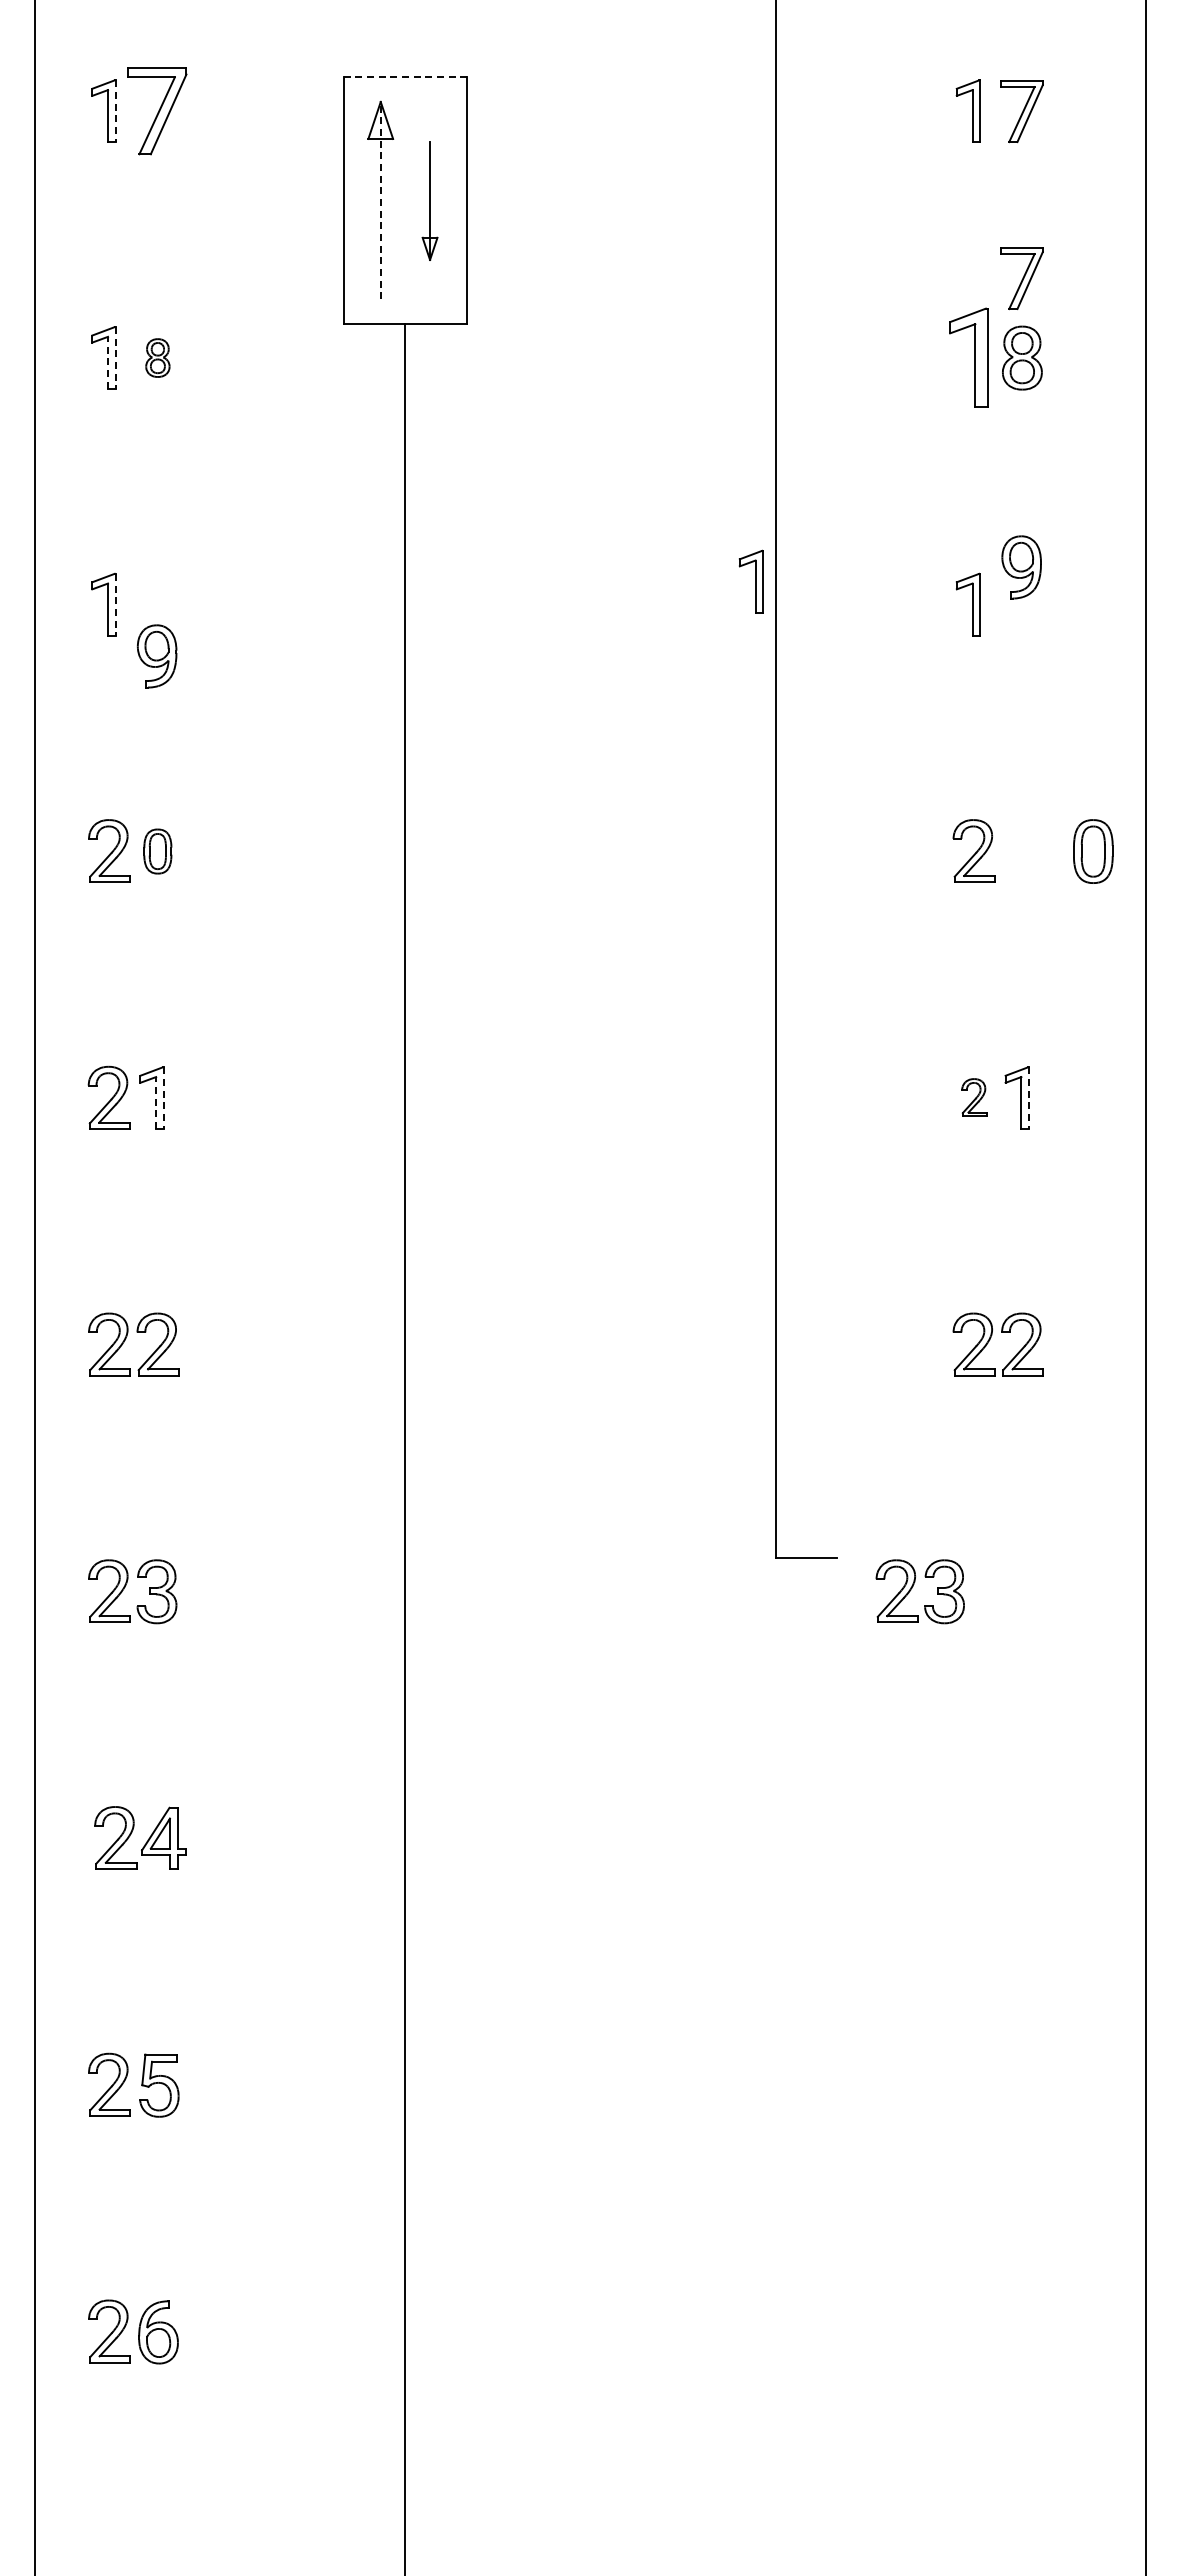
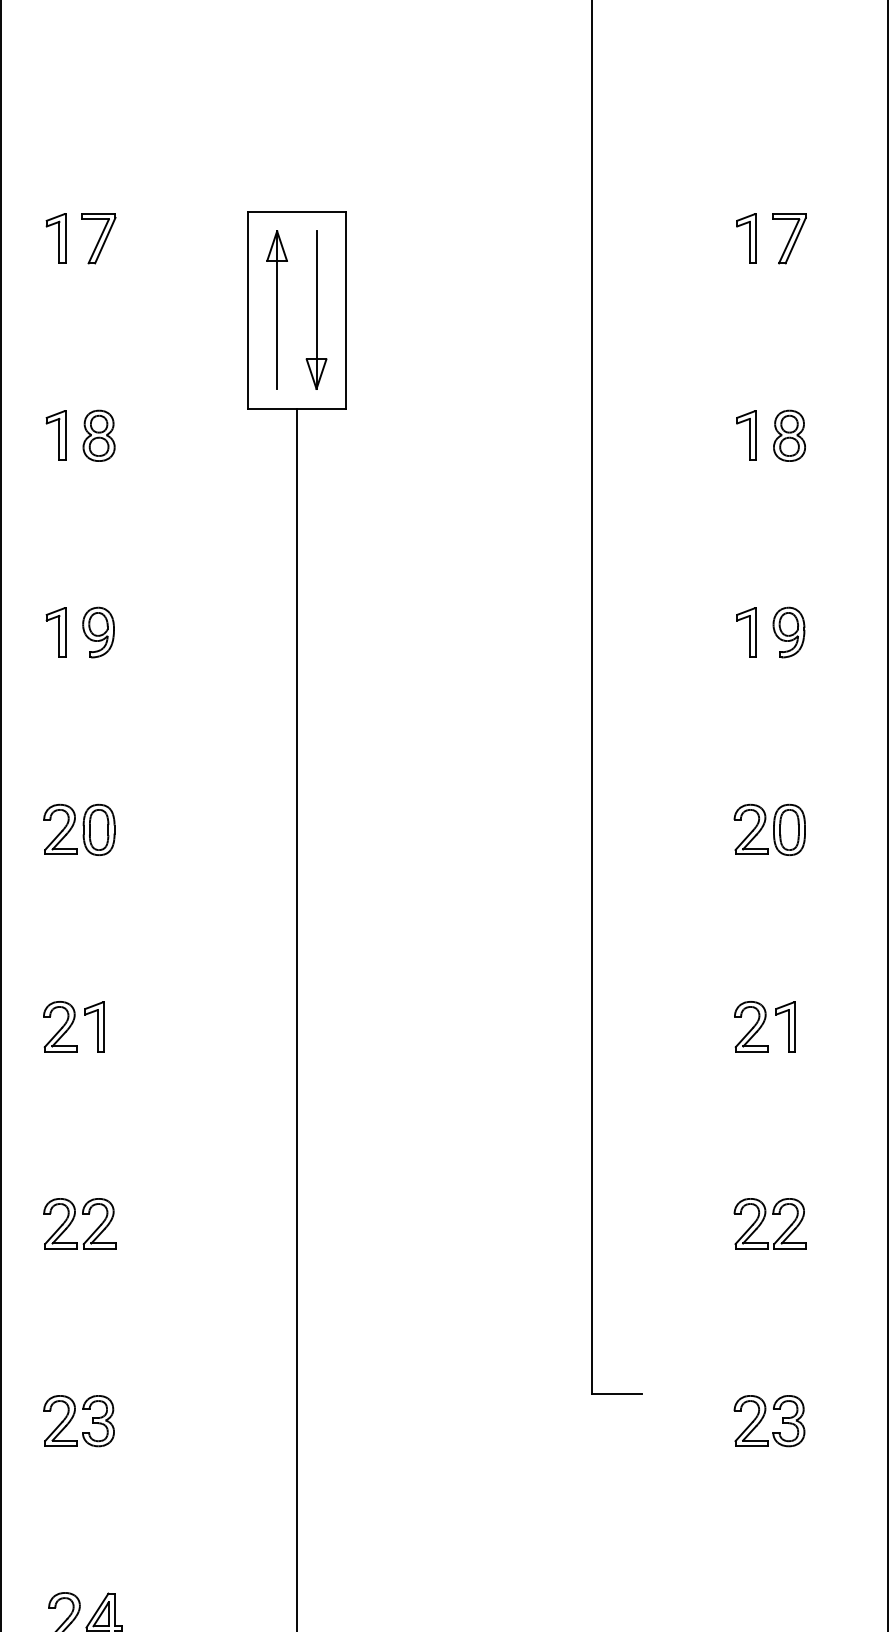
line: (405, 77) -> (296, 211), dashed -> solid
line: (115, 111) -> (65, 238), dashed -> solid
part: (157, 111) -> (98, 238), size x0.71
line: (380, 200) -> (276, 310), dashed -> solid
part: (429, 200) -> (316, 310), size x1.67
part: (1021, 278) -> (788, 372), removed
line: (115, 357) -> (65, 435), dashed -> solid
part: (157, 357) -> (98, 435), size x1.67
part: (967, 357) -> (745, 435), size x0.62
line: (108, 362) -> (59, 439), dashed -> solid
part: (1021, 567) -> (788, 632), moved
part: (750, 581) -> (572, 614), removed
line: (115, 604) -> (65, 632), dashed -> solid
part: (157, 656) -> (98, 632), moved
part: (157, 851) -> (98, 829), size x1.43
part: (1093, 851) -> (789, 829), moved
part: (974, 1097) -> (751, 1026), size x1.67
line: (163, 1098) -> (103, 1027), dashed -> solid
line: (1029, 1098) -> (795, 1027), dashed -> solid
line: (156, 1103) -> (98, 1031), dashed -> solid
part: (912, 1588) -> (763, 1418), moved

